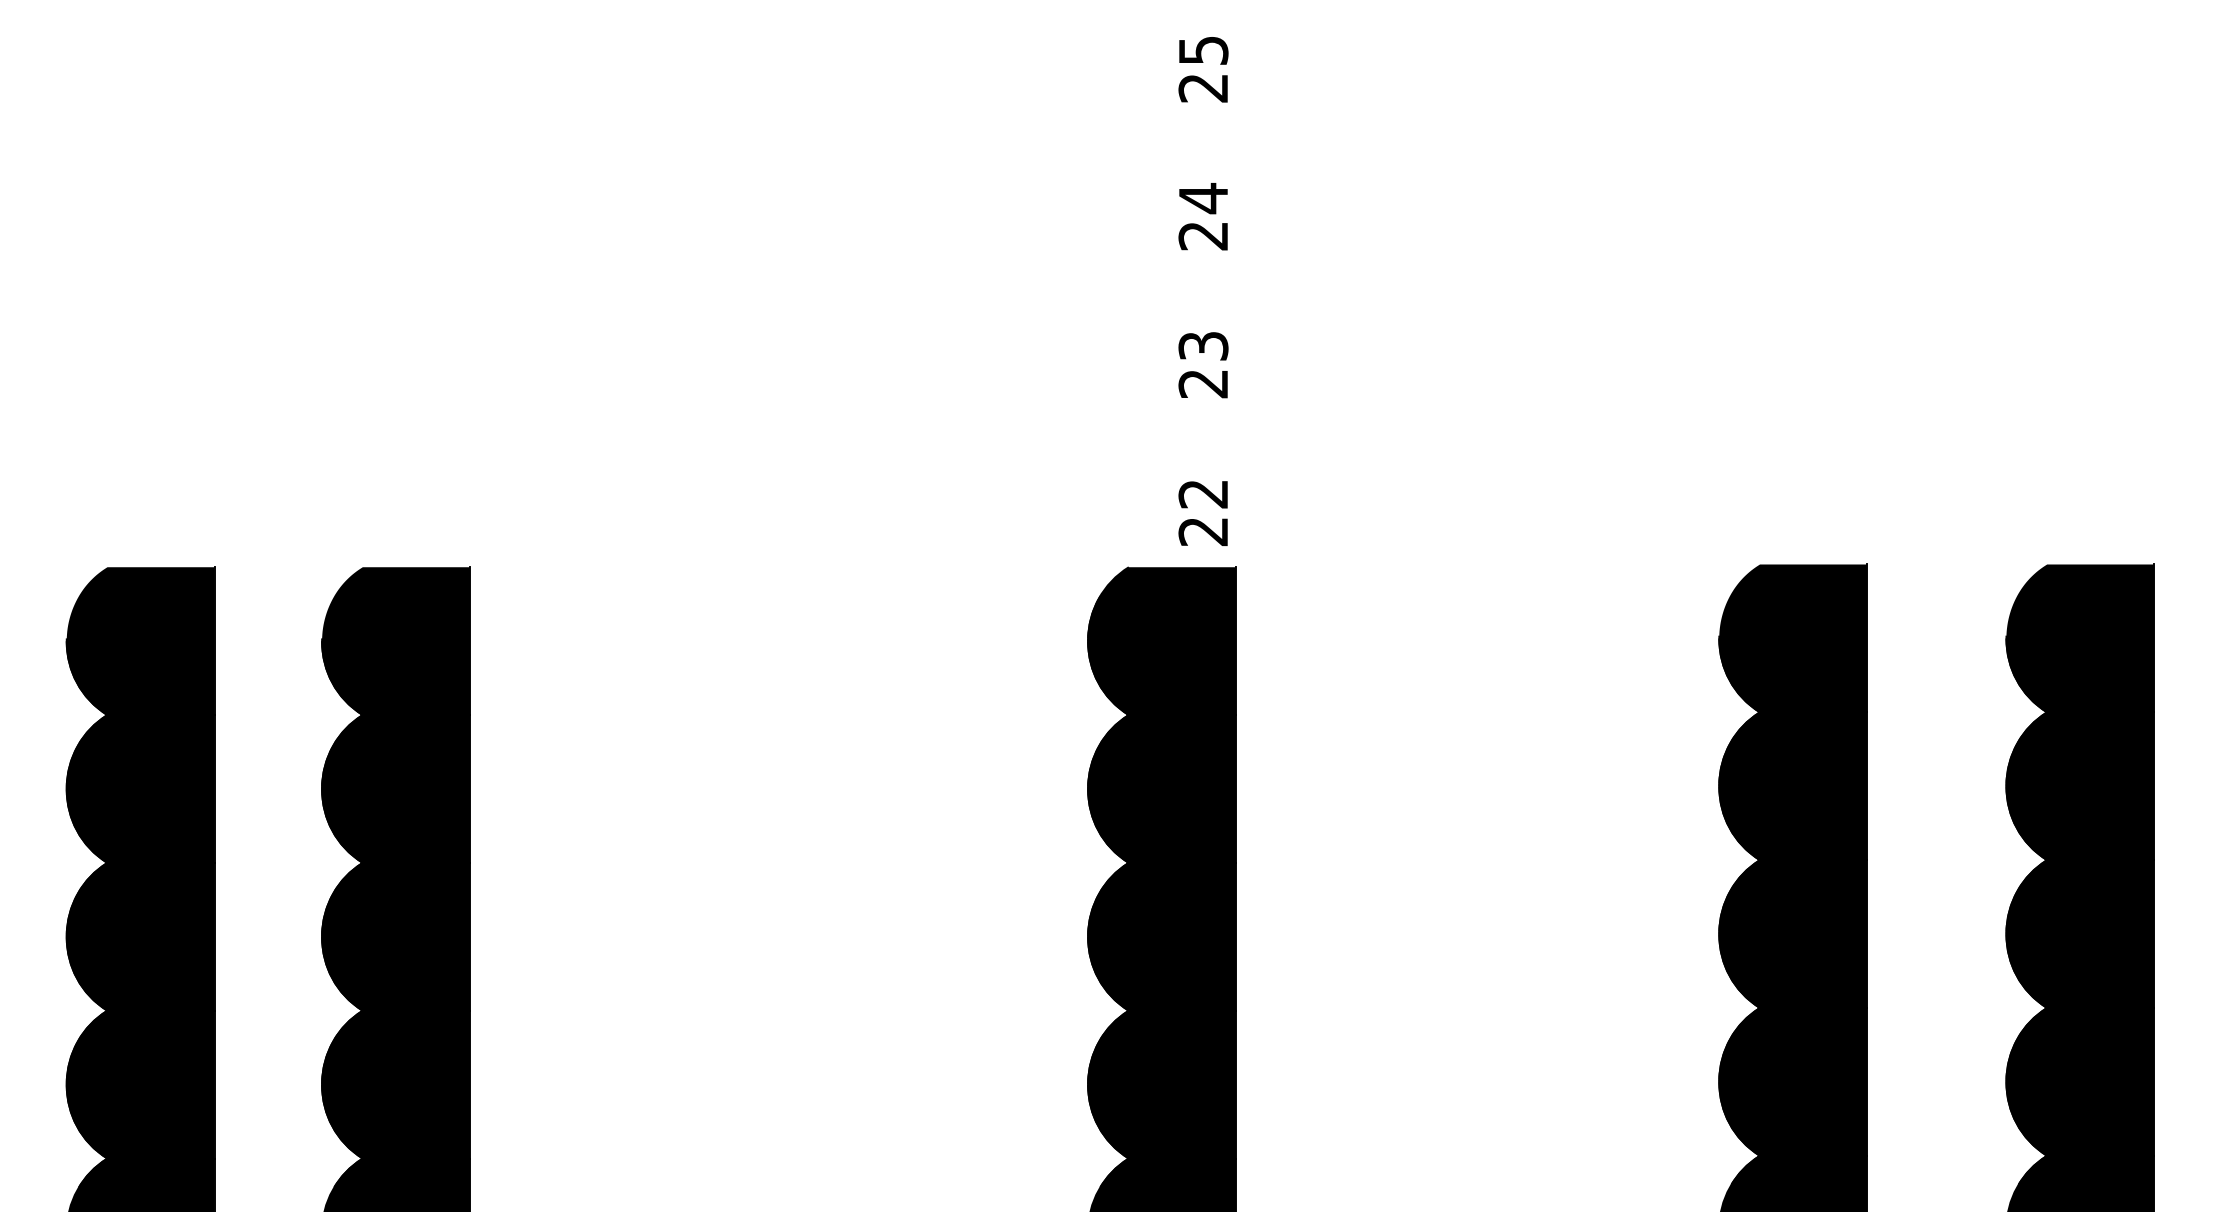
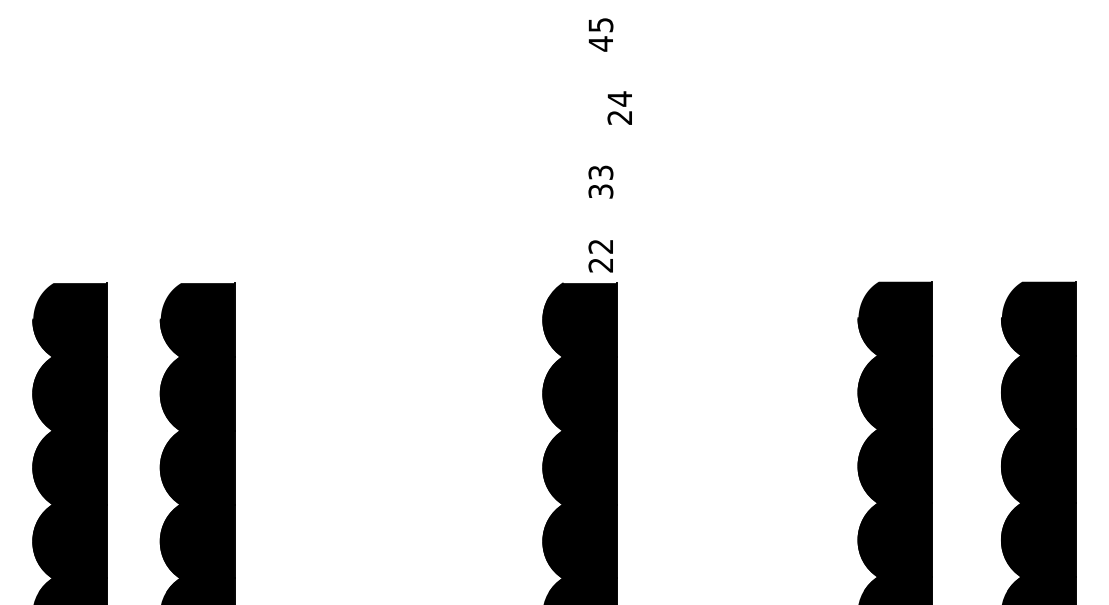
text: (1202, 87) -> (600, 43), 25 -> 45
text: (1202, 215) -> (619, 107), moved
text: (1202, 383) -> (600, 191), 23 -> 33

